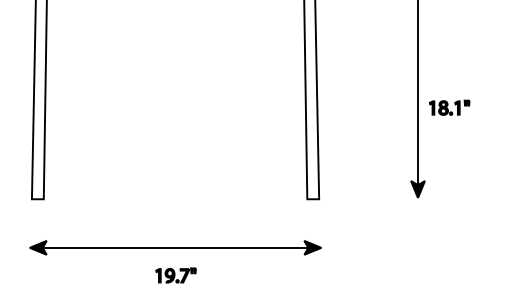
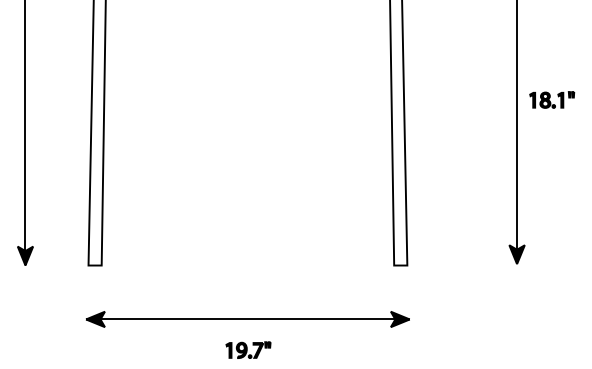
part: (449, 107) -> (552, 99), moved

